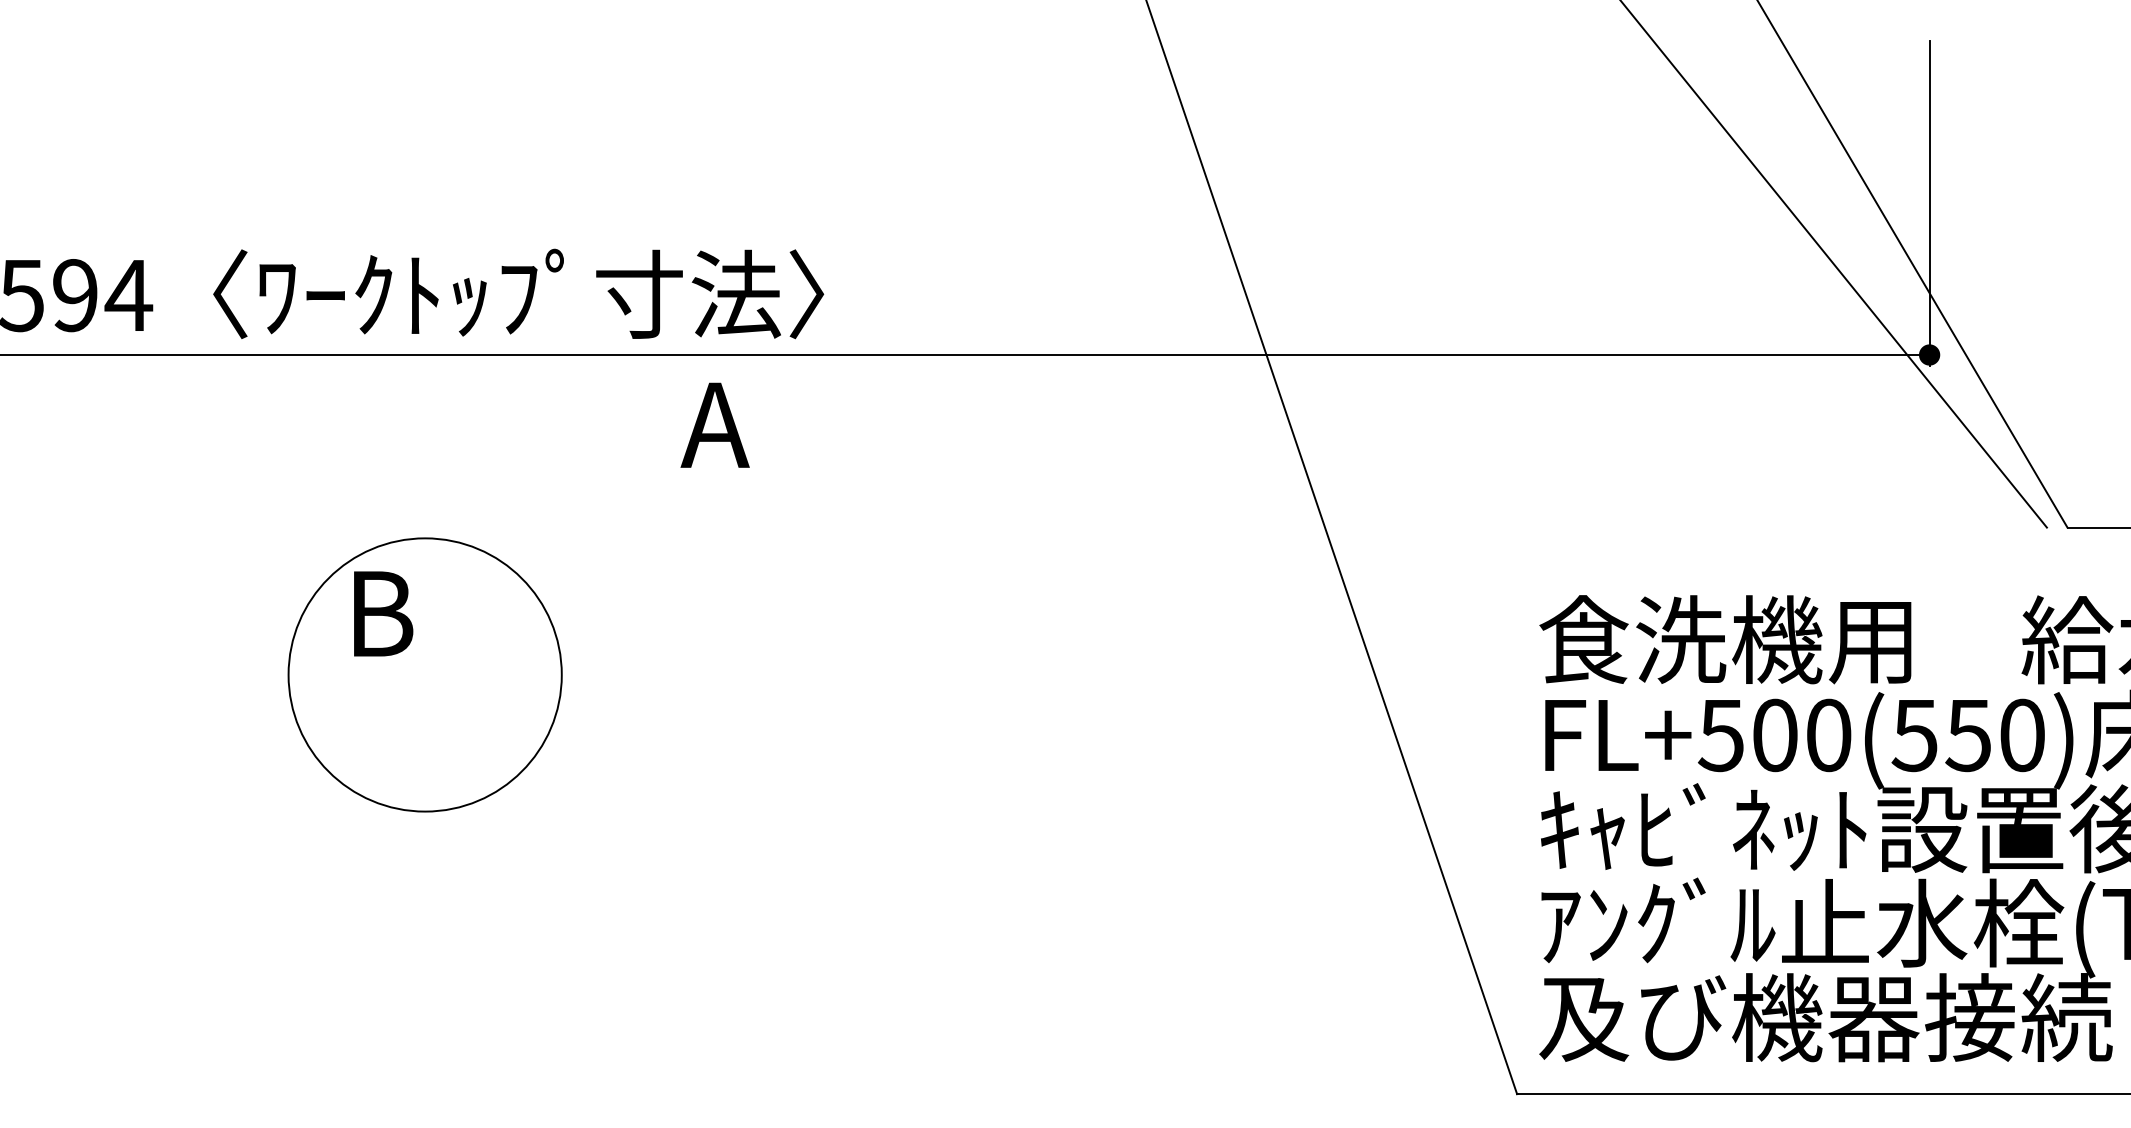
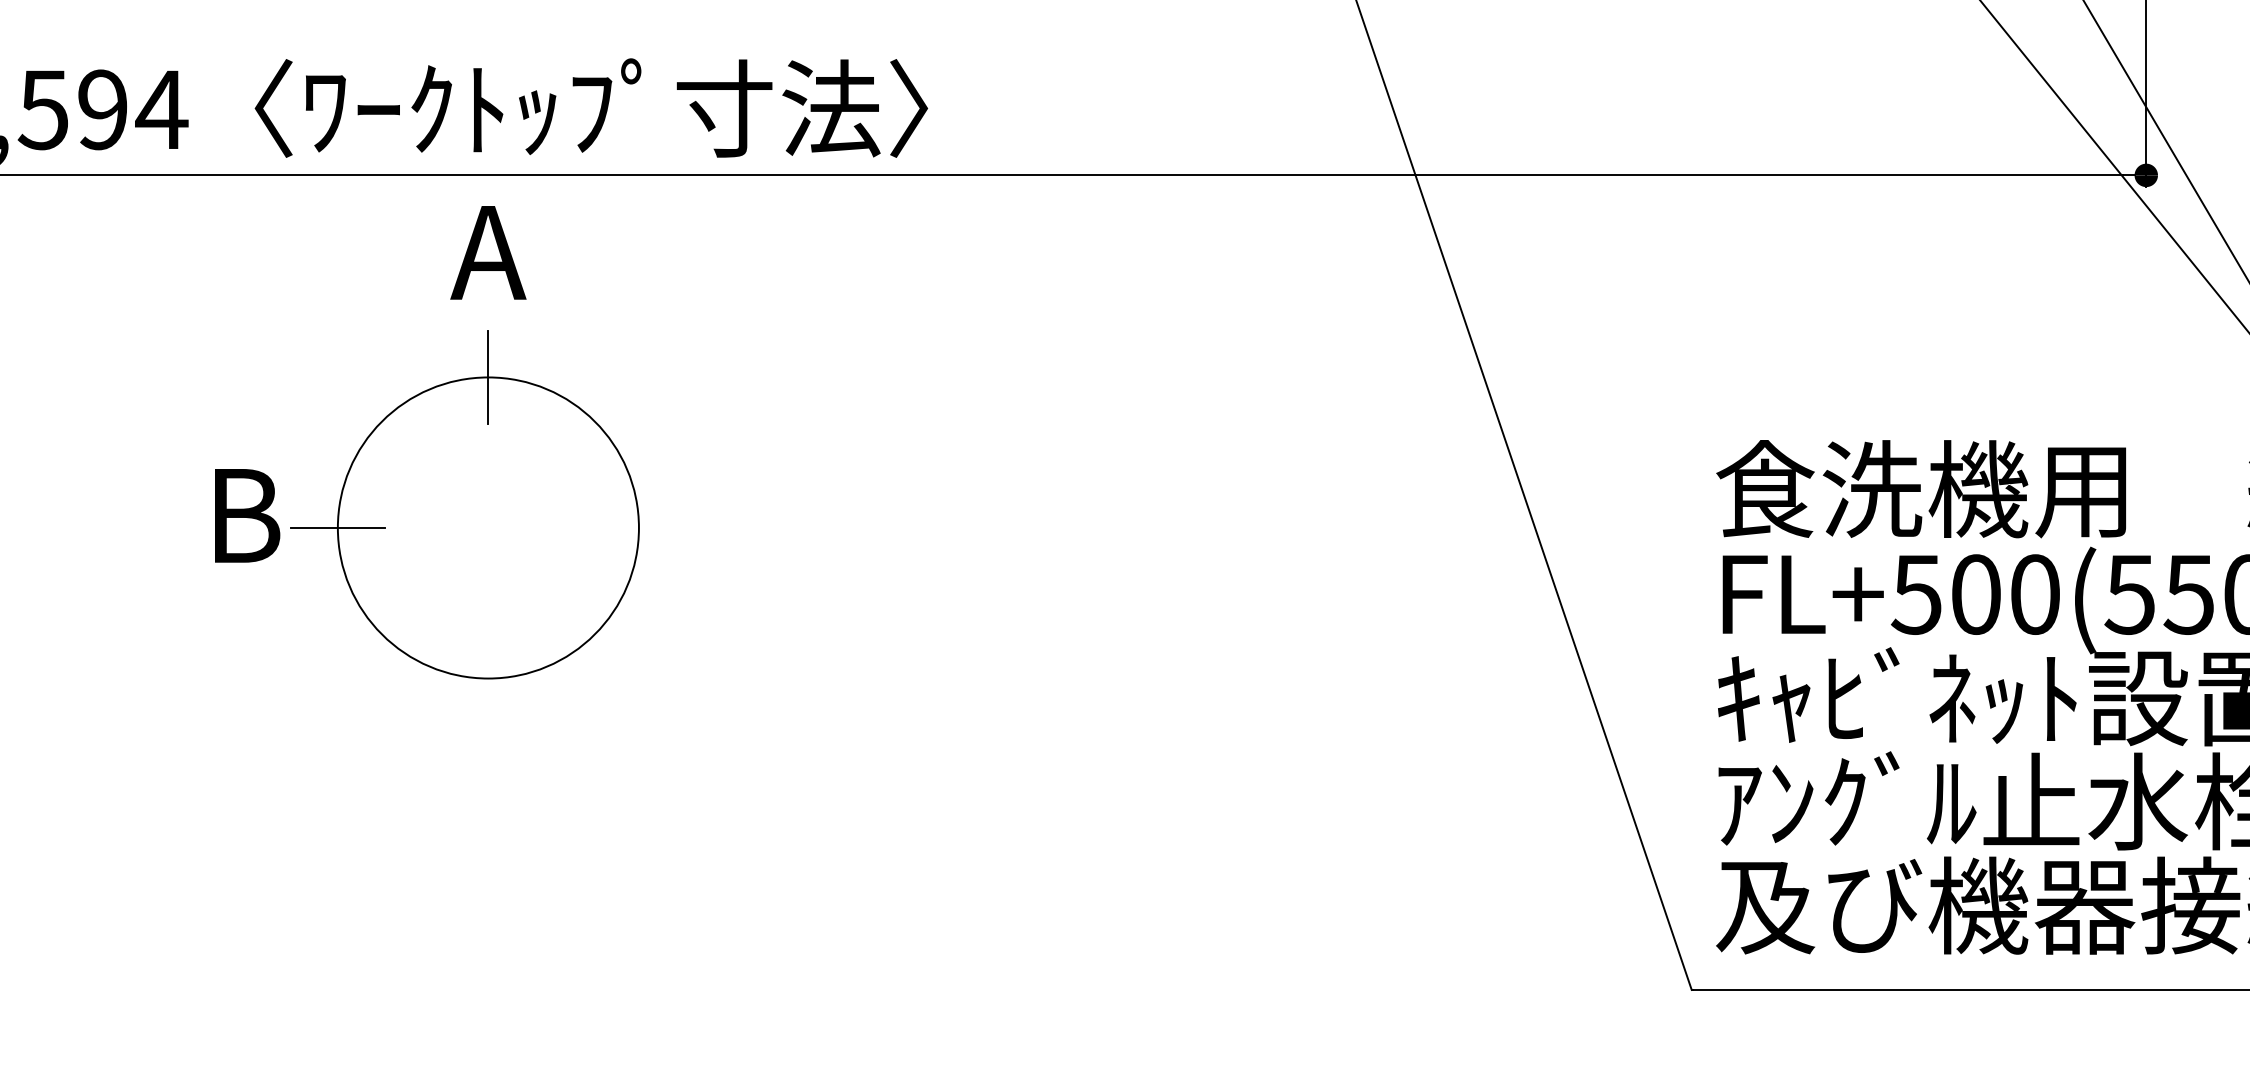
text: (714, 424) -> (487, 251), moved
line: (425, 537) -> (488, 376), added
text: (383, 613) -> (247, 515), moved
line: (288, 674) -> (337, 527), added

